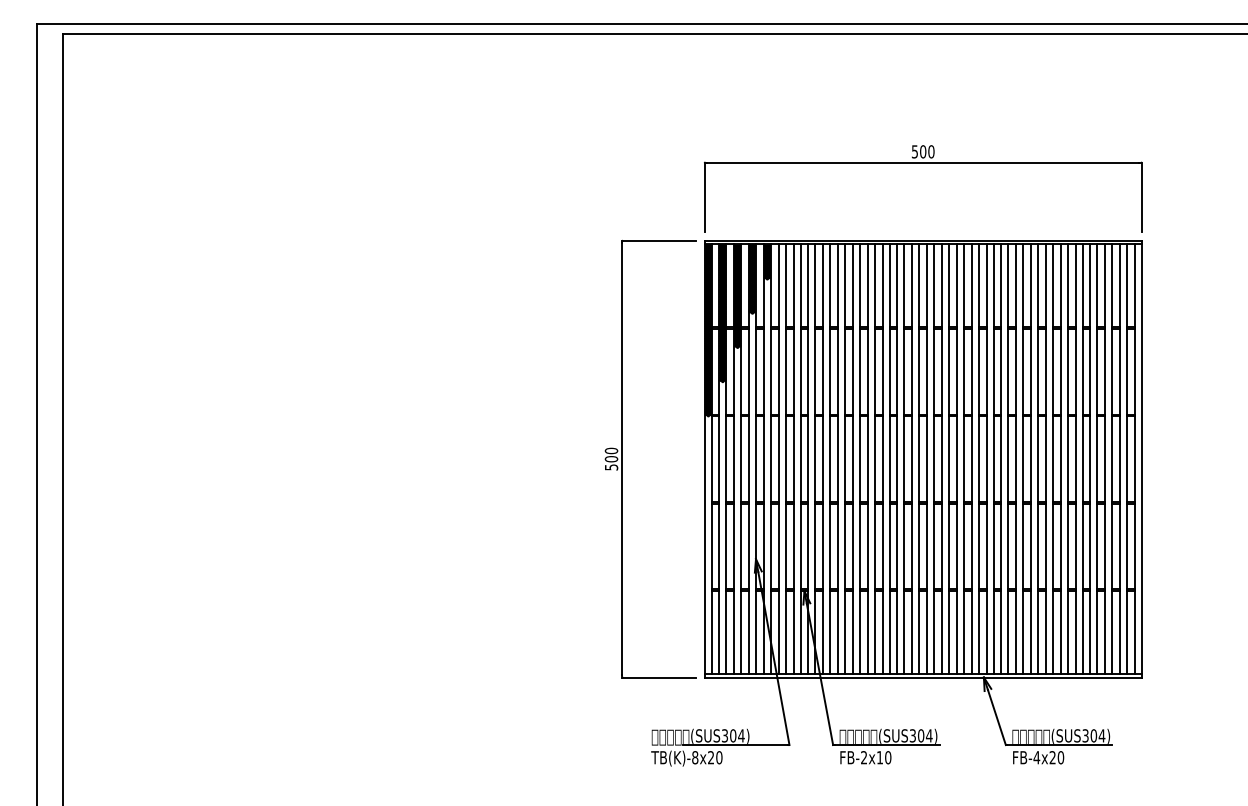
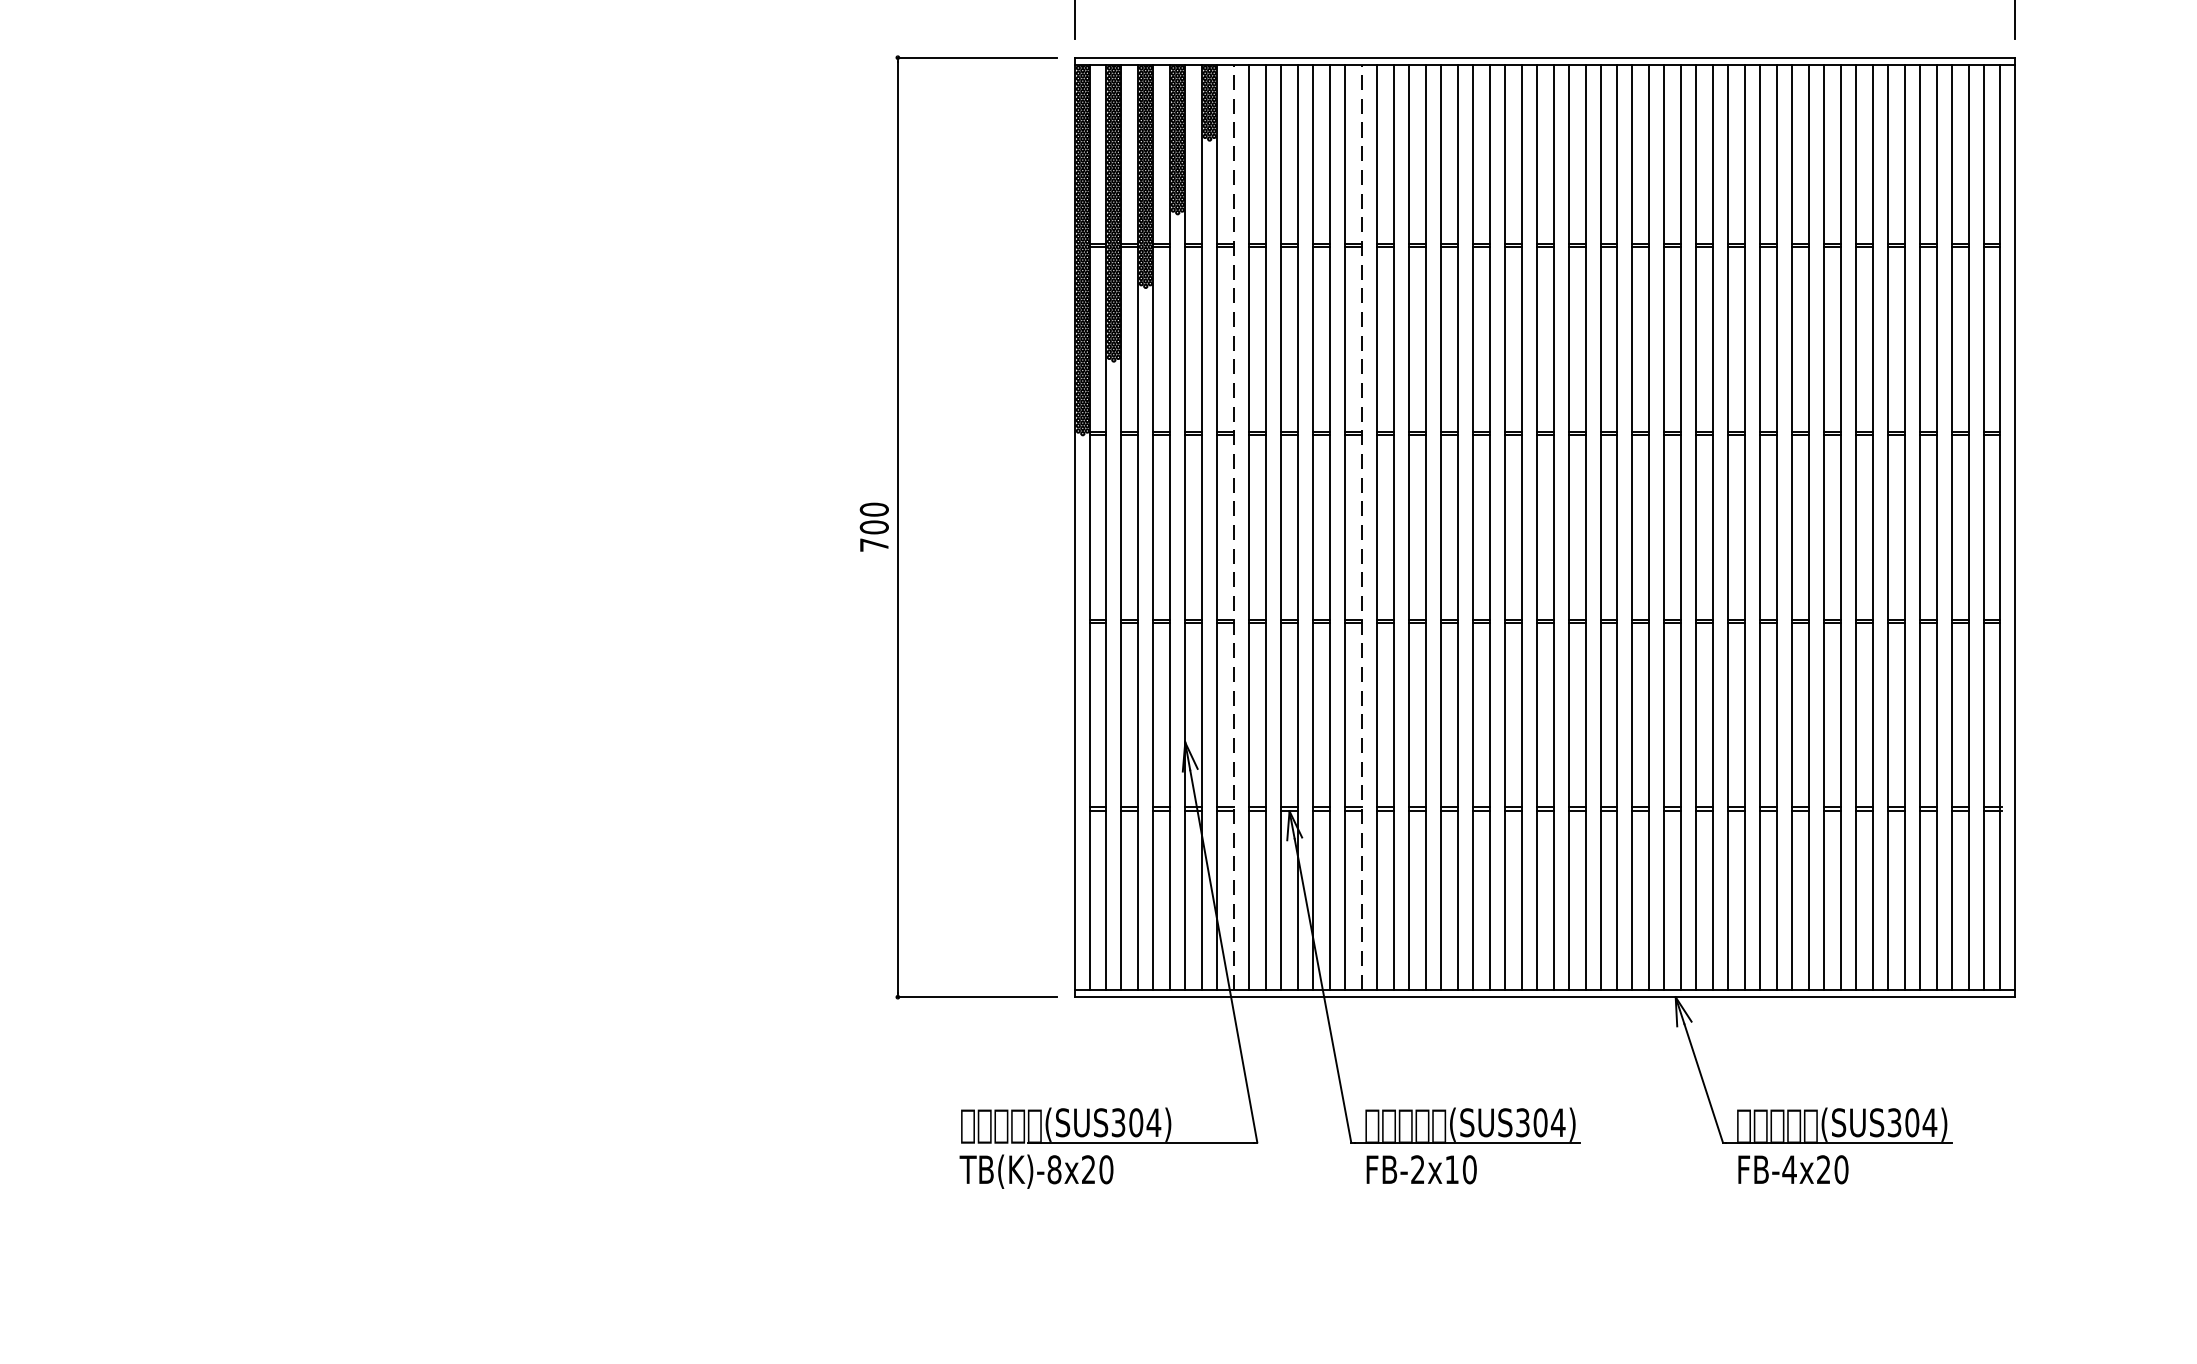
line: (778, 459) -> (1233, 528), solid -> dashed
line: (838, 459) -> (1362, 528), solid -> dashed
text: (611, 467) -> (874, 545), 500 -> 700

